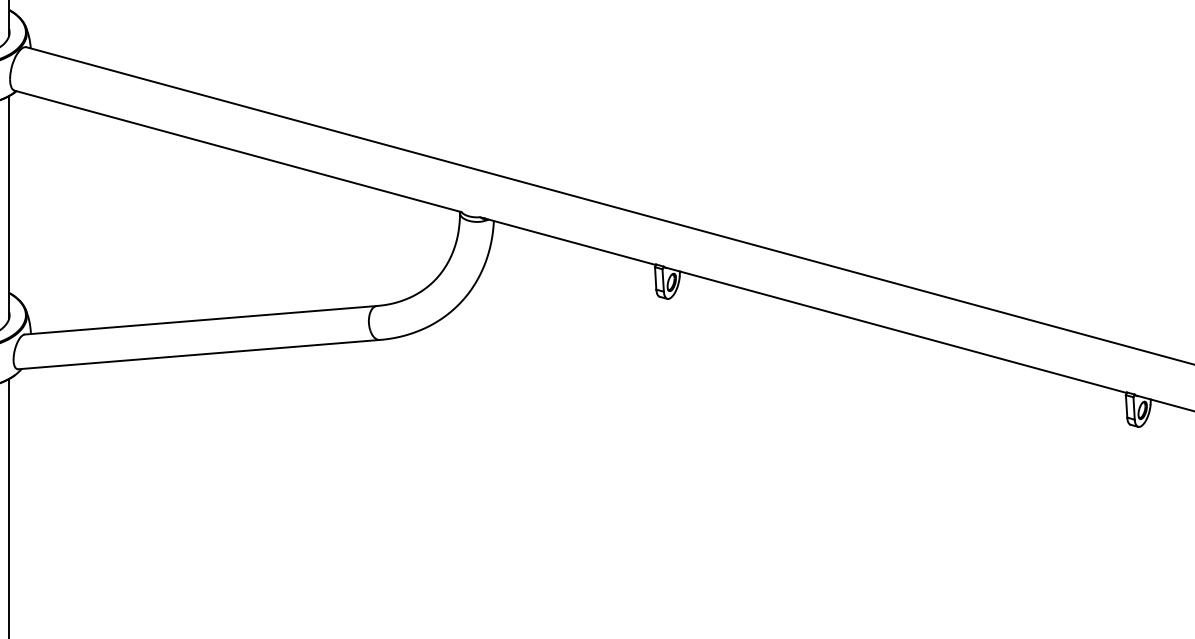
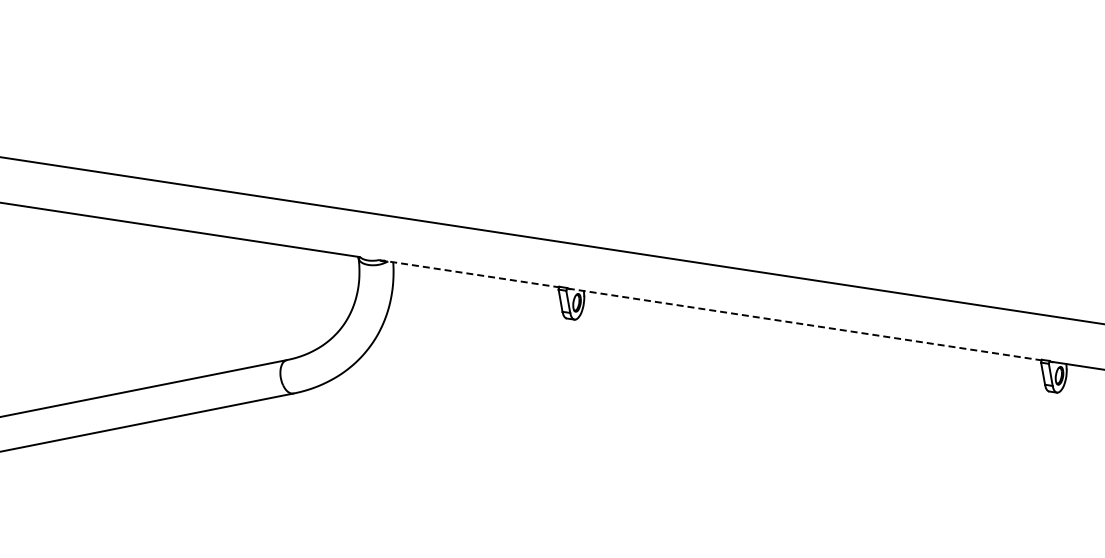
line: (568, 241) -> (469, 274), solid -> dashed
line: (895, 330) -> (804, 324), solid -> dashed

